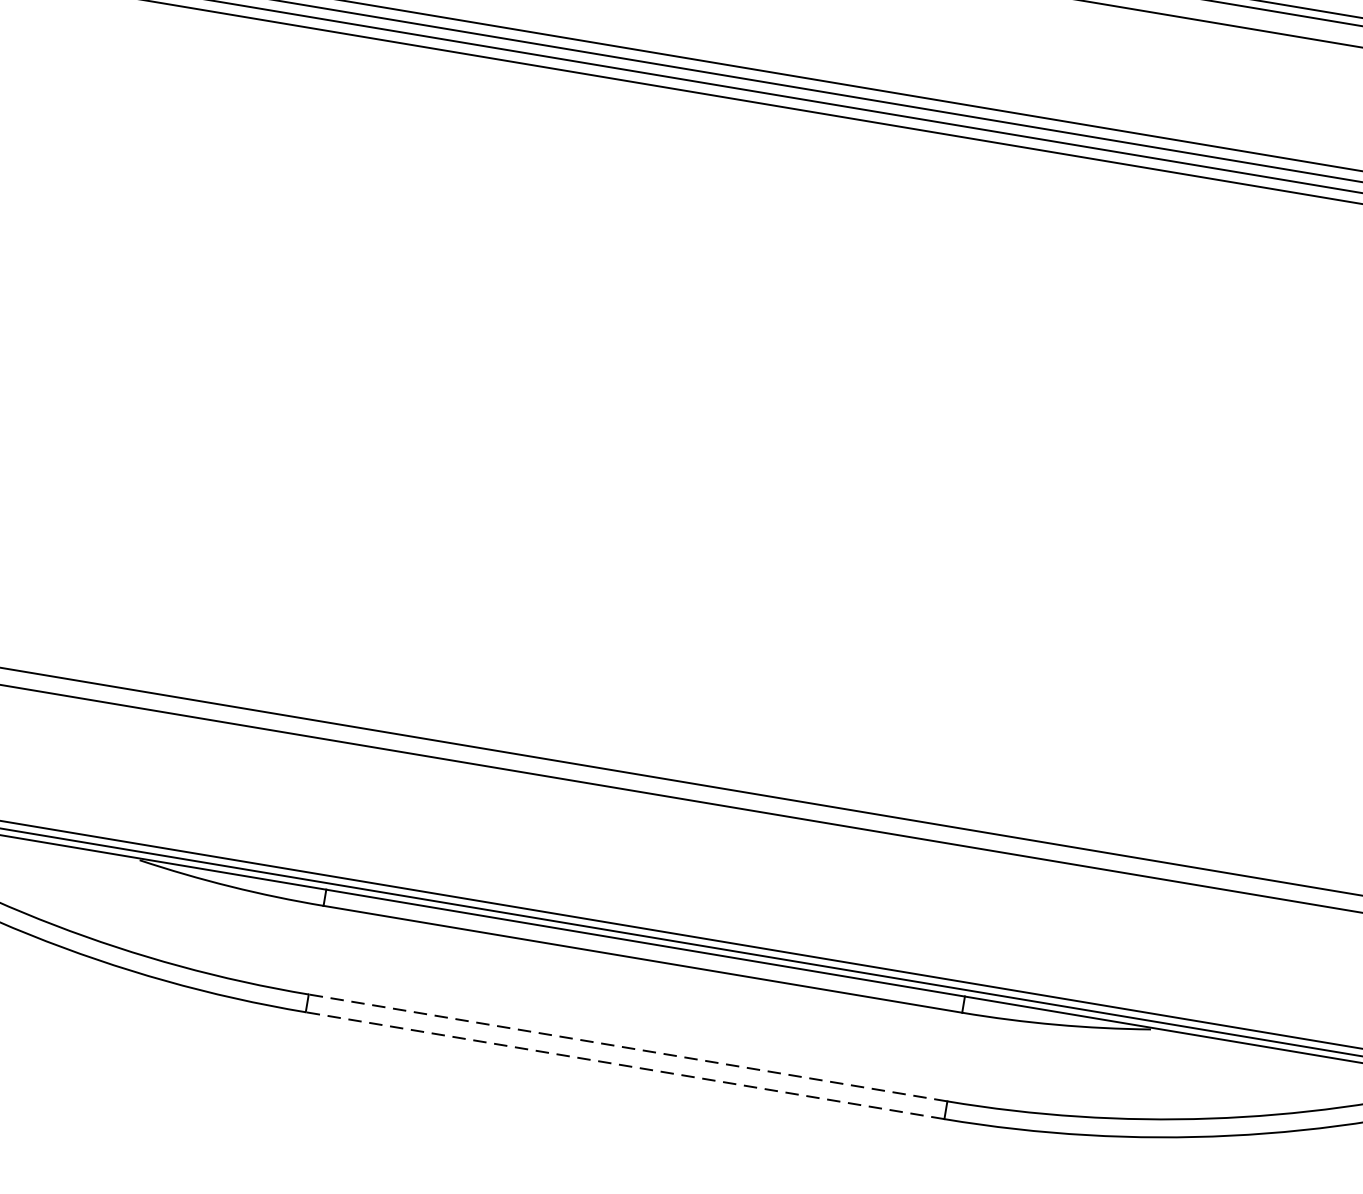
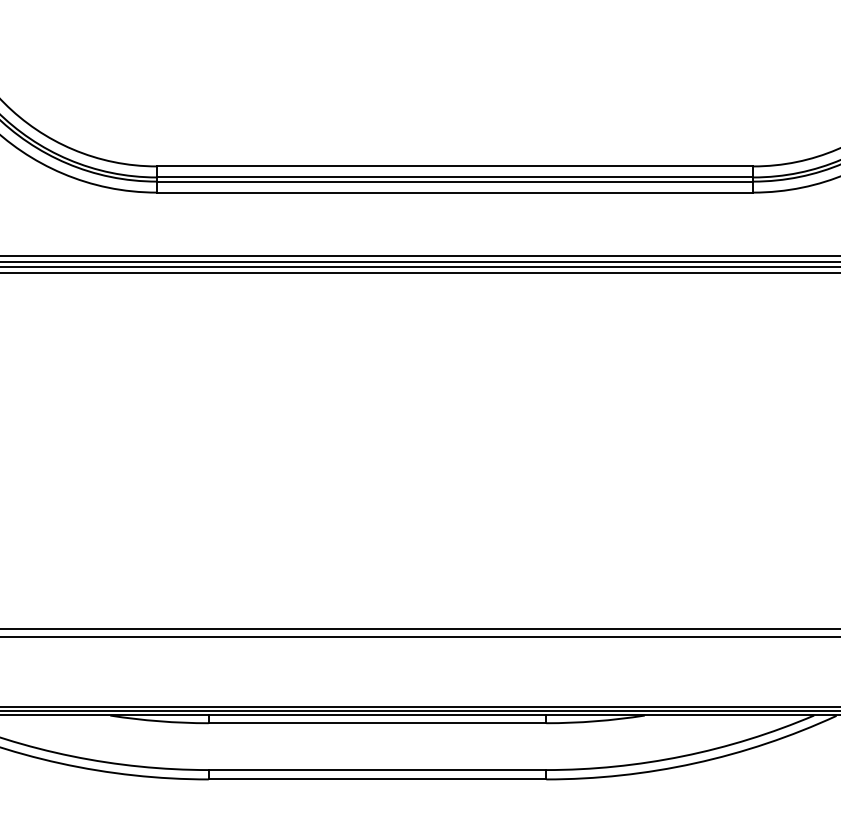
line: (627, 1048) -> (377, 770), dashed -> solid
line: (625, 1065) -> (377, 779), dashed -> solid

